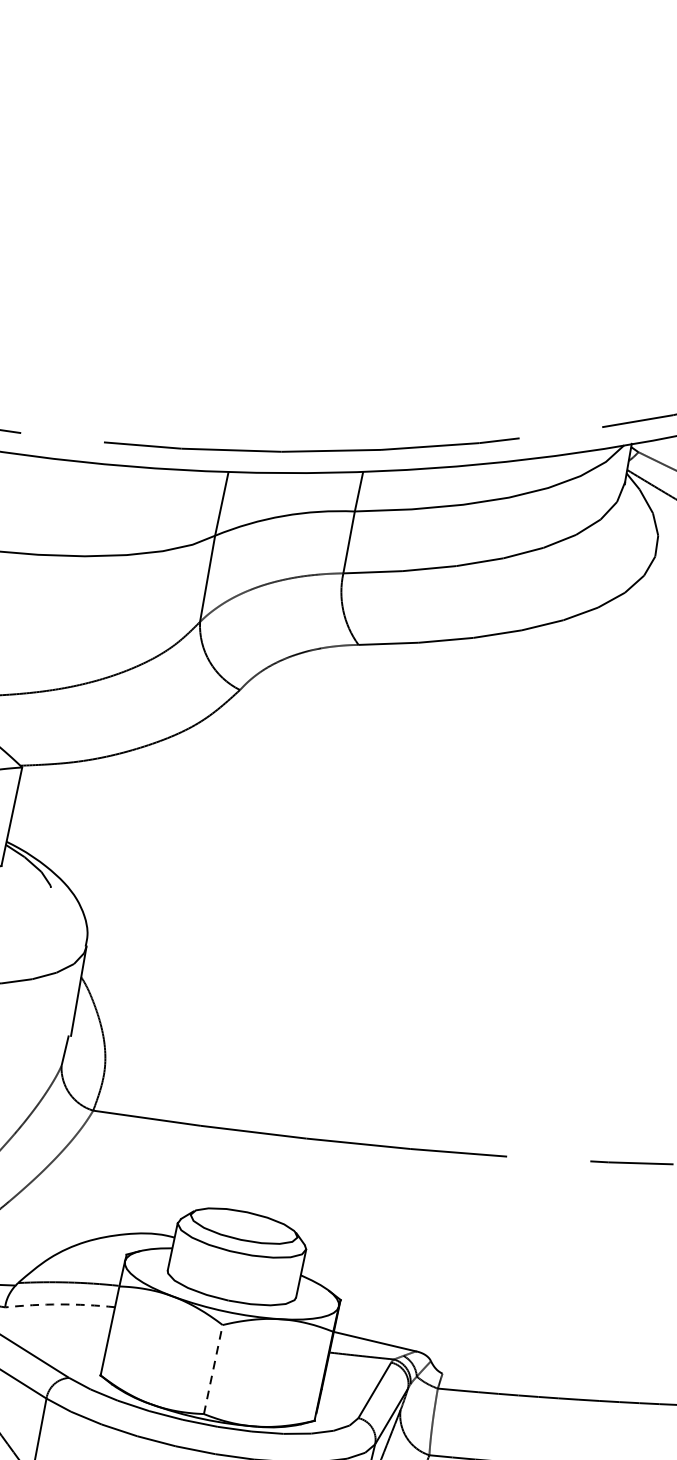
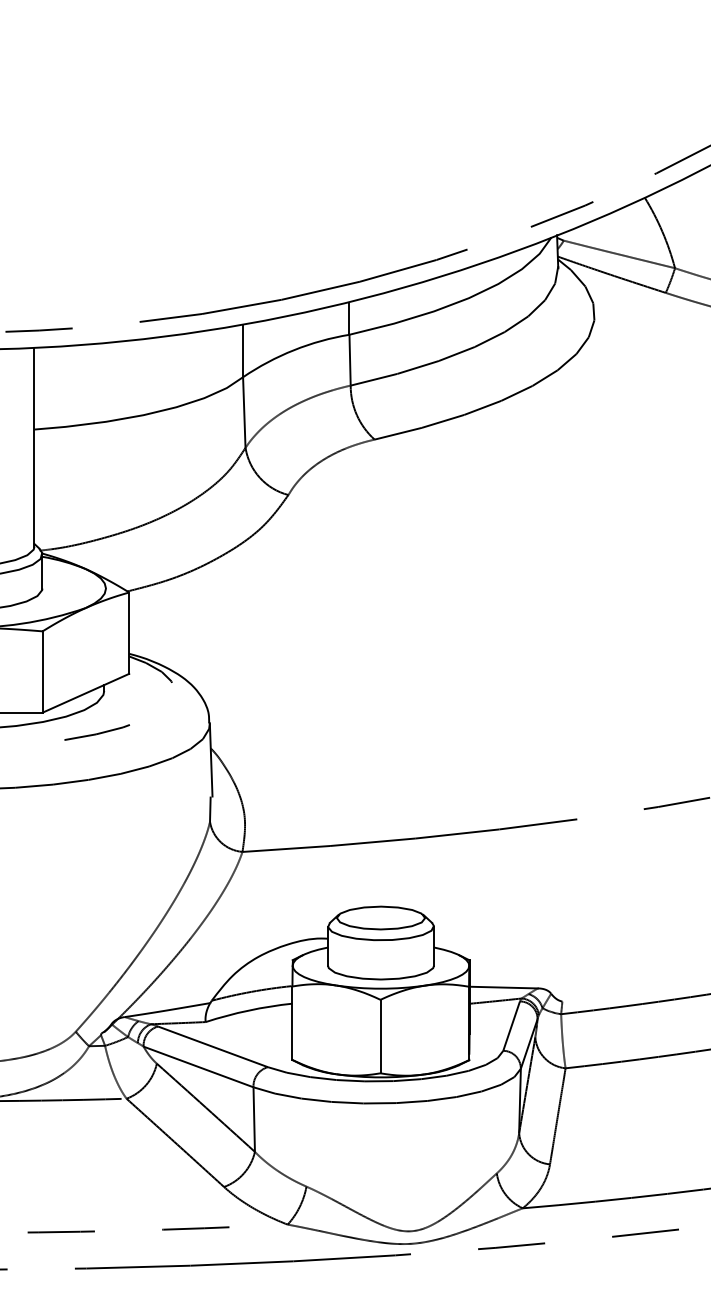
arc: (60, 1304) -> (248, 1010), dashed -> solid
line: (213, 1369) -> (380, 1036), dashed -> solid

